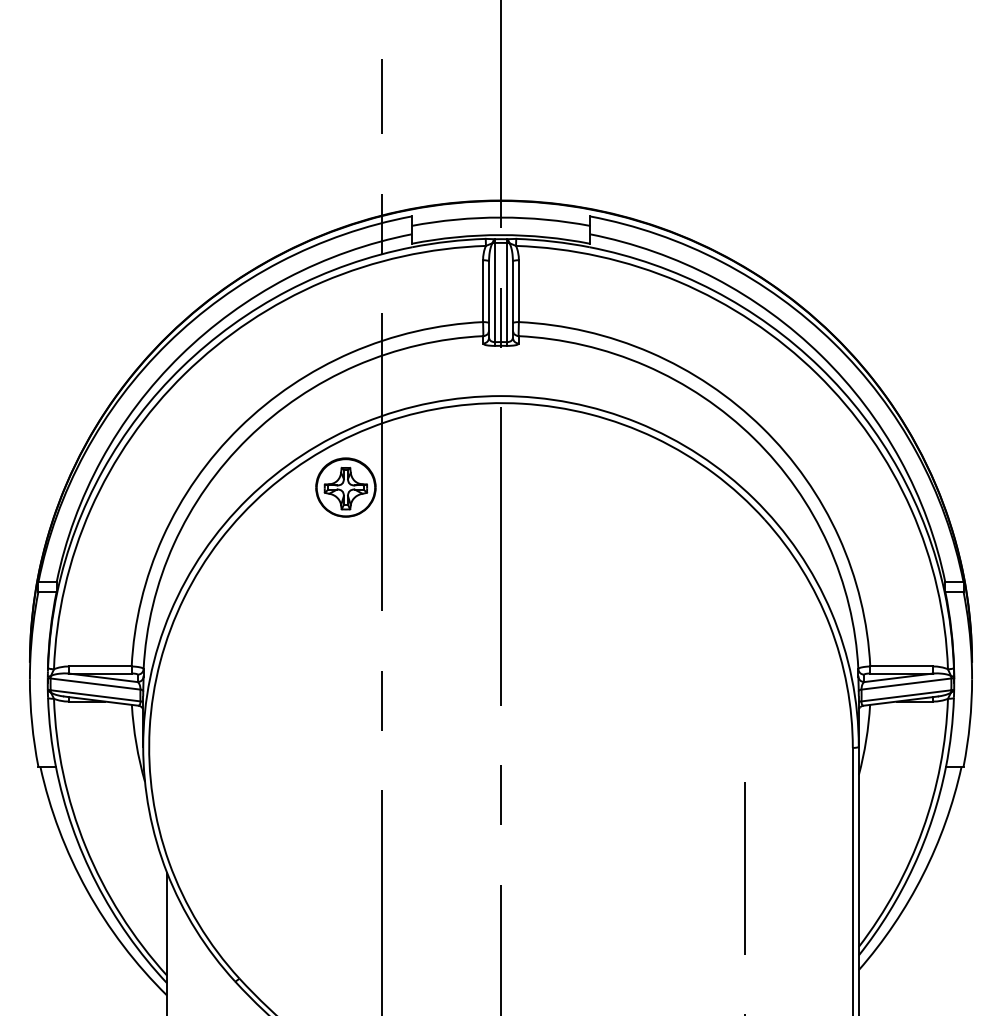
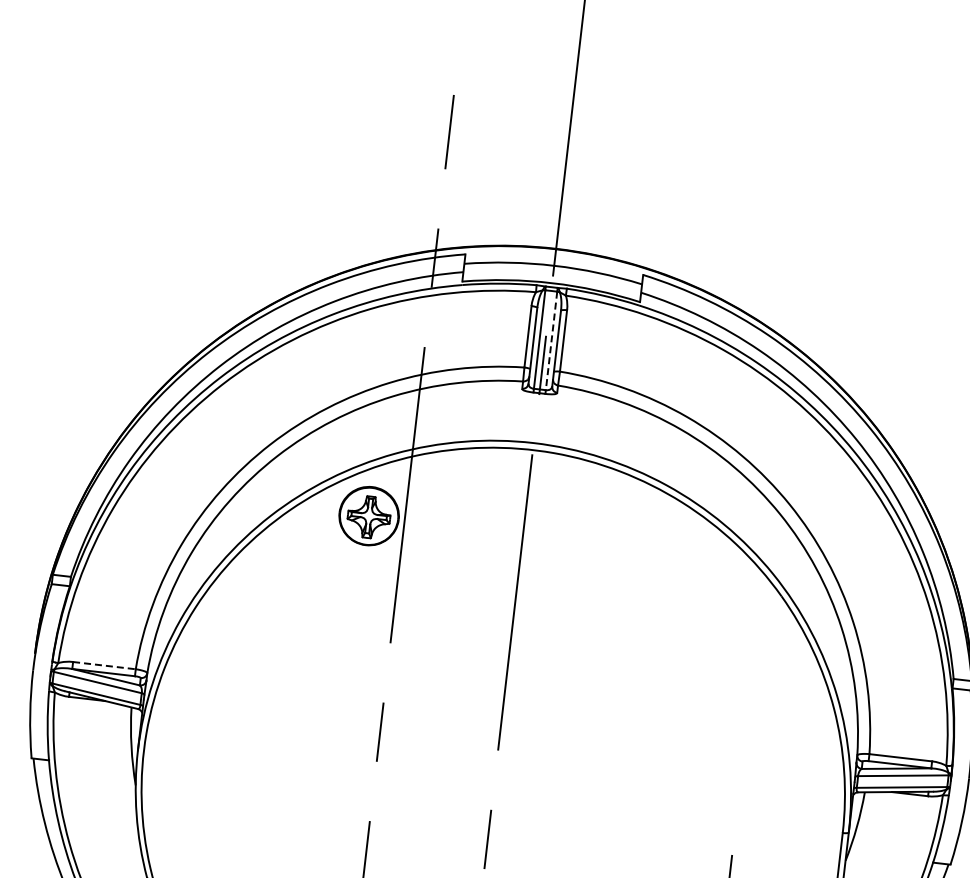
line: (507, 292) -> (552, 340), solid -> dashed
line: (100, 666) -> (104, 665), solid -> dashed

